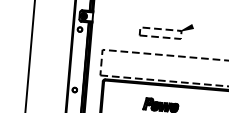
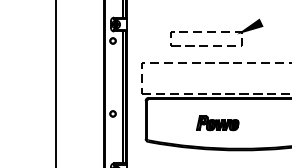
part: (166, 29) -> (216, 32), size x1.43

